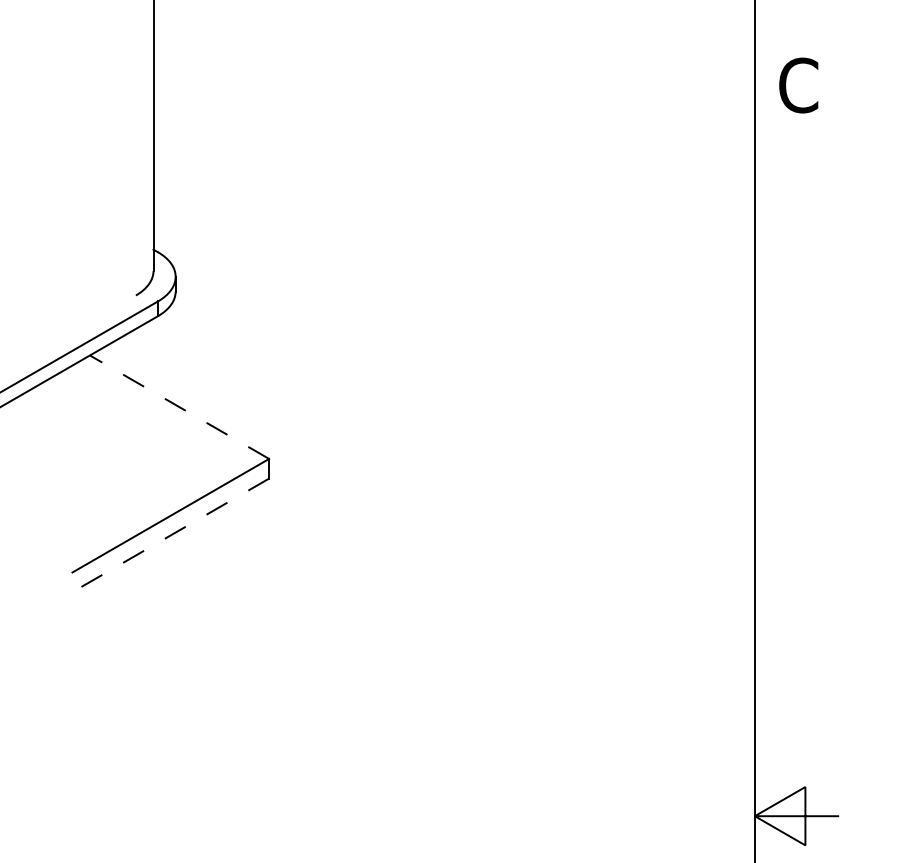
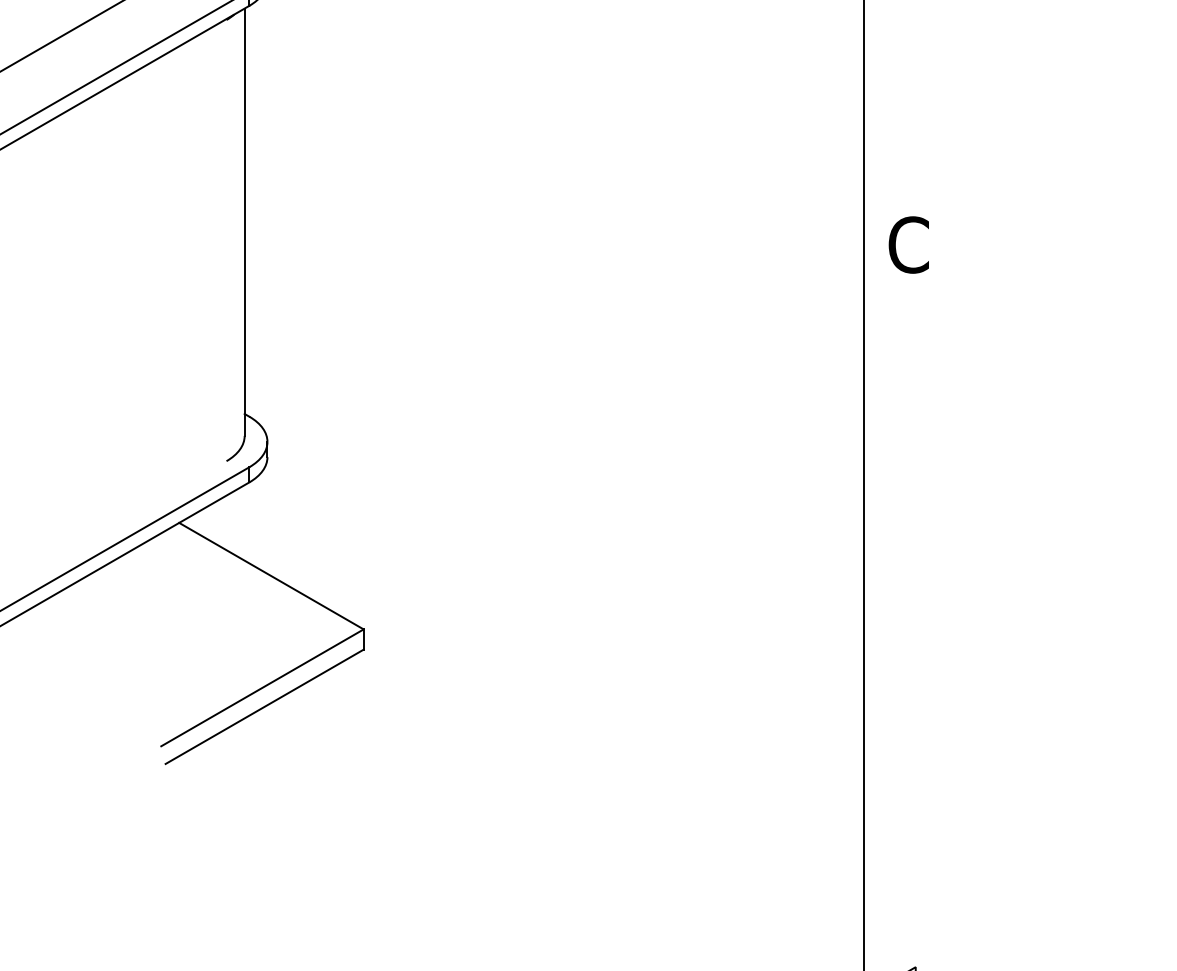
line: (179, 407) -> (271, 576), dashed -> solid
line: (172, 534) -> (264, 707), dashed -> solid

